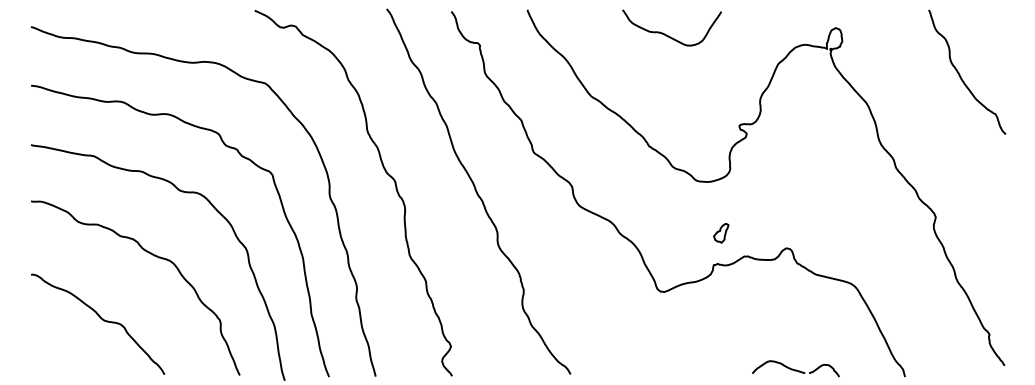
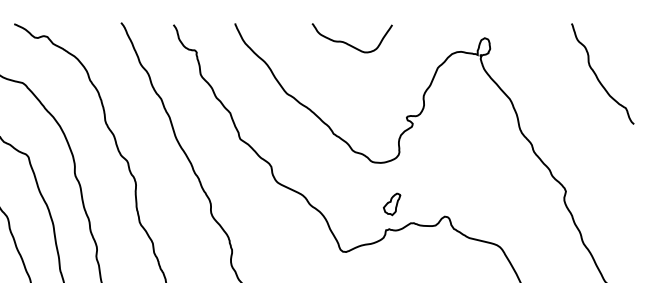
curve: (960, 74) -> (597, 75), moved
part: (721, 233) -> (392, 204), size x1.4

